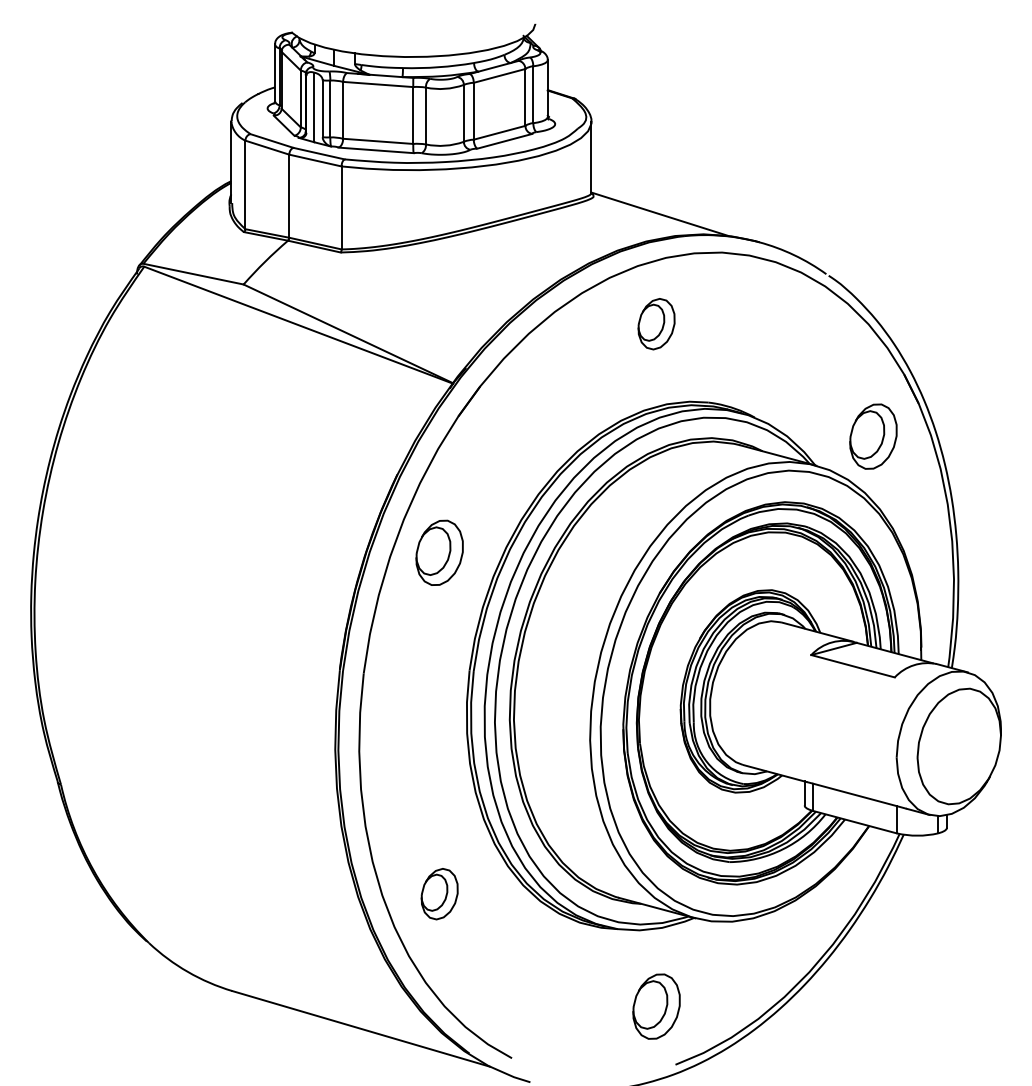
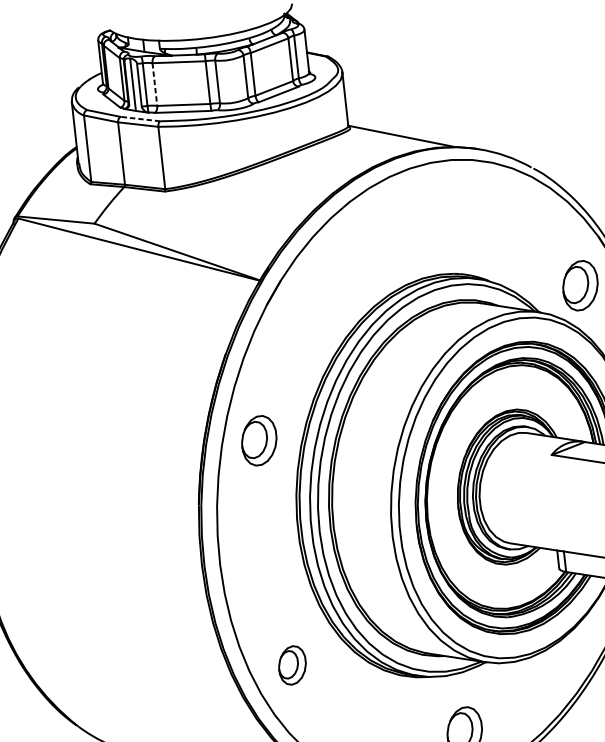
line: (343, 110) -> (155, 84), solid -> dashed
line: (318, 153) -> (139, 119), solid -> dashed
part: (656, 324) -> (408, 219), removed
part: (439, 552) -> (259, 440), moved

